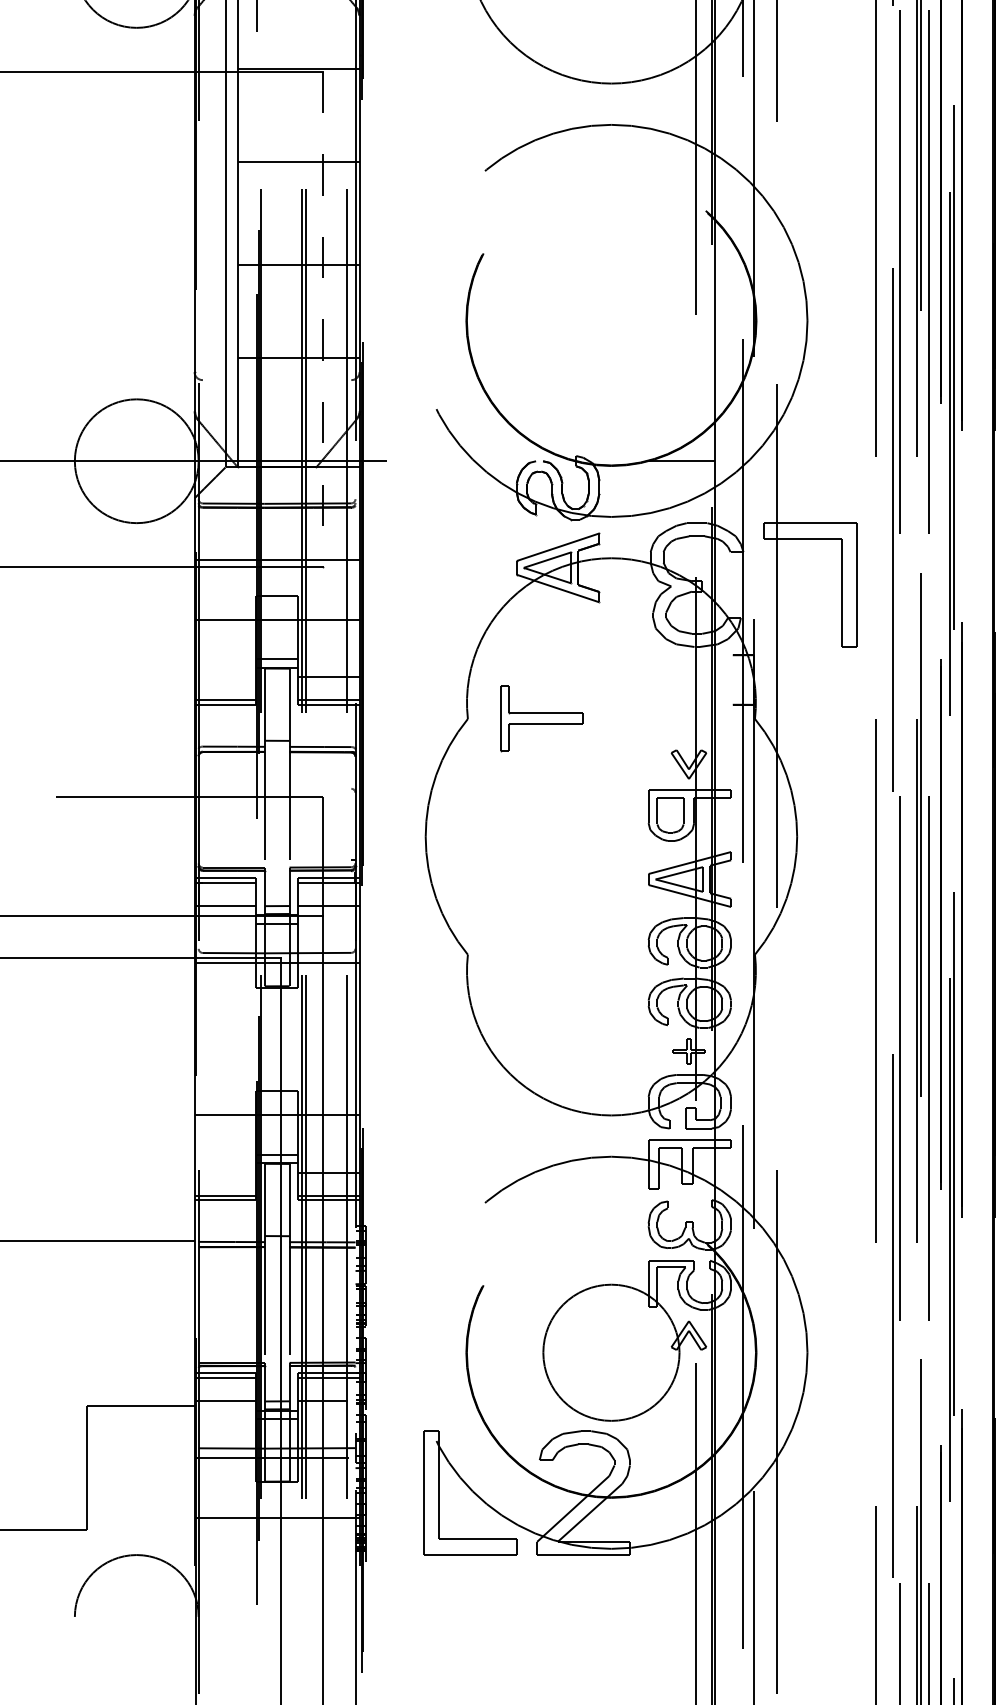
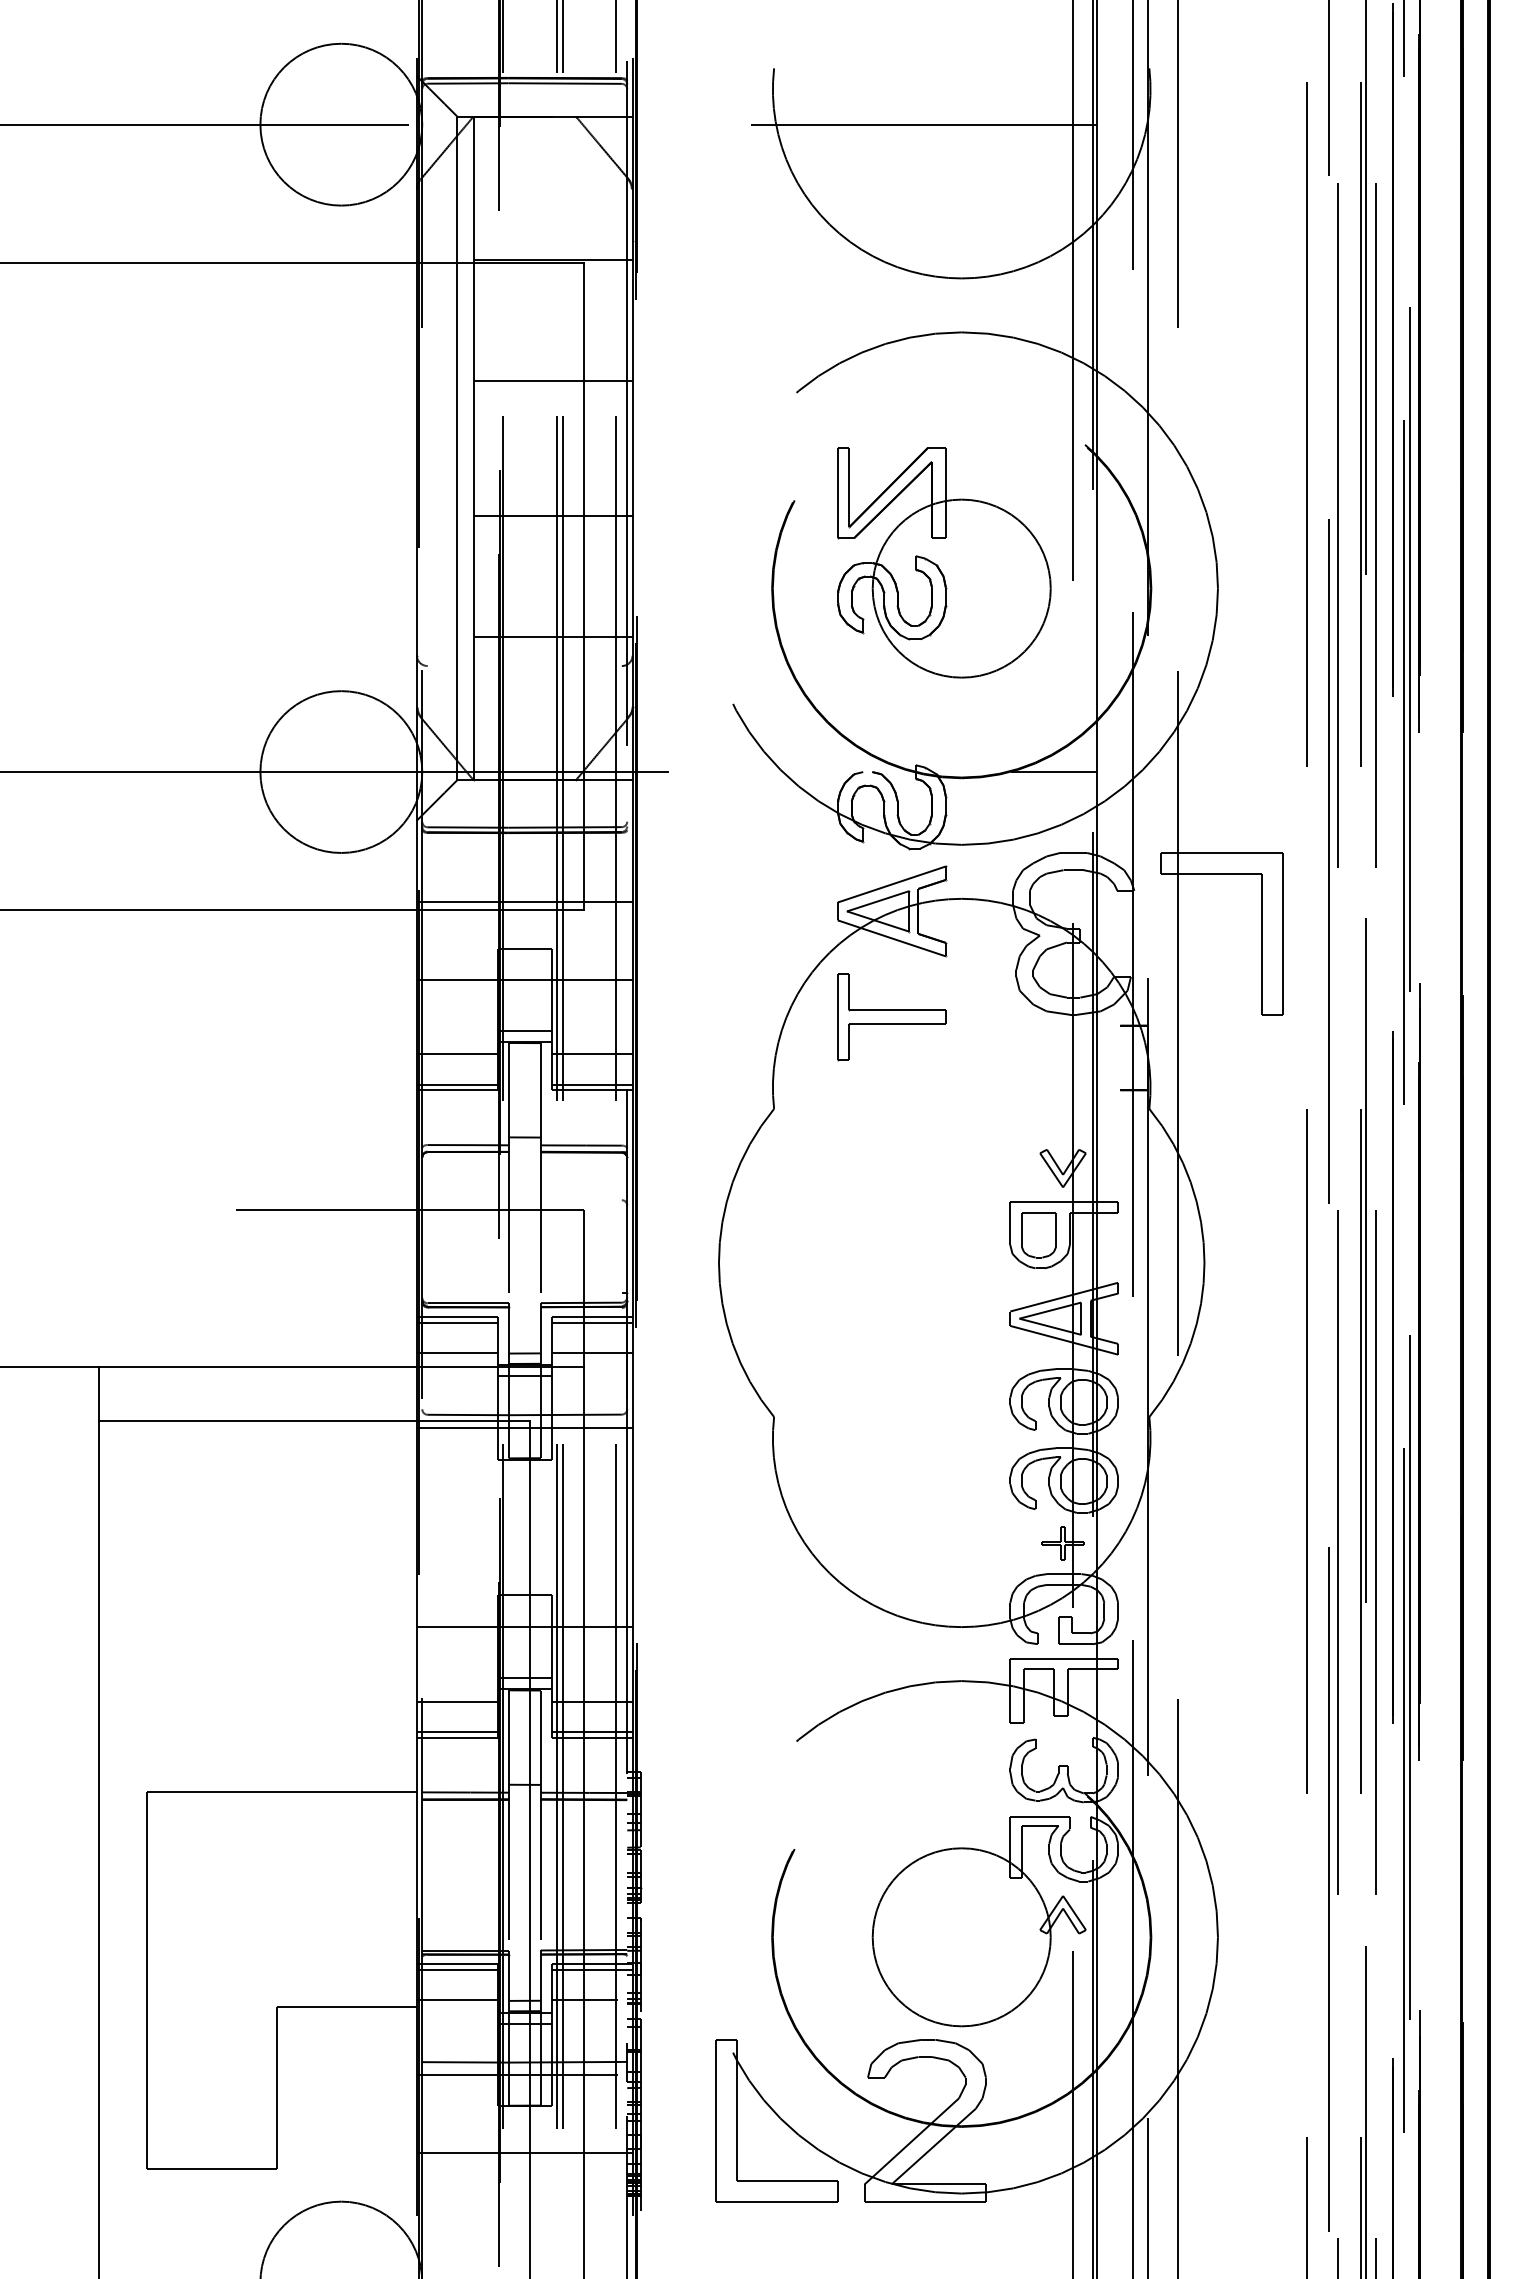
part: (598, 300) -> (944, 562), added
line: (322, 319) -> (584, 586), dashed -> solid
line: (224, 677) -> (456, 1054), added
part: (541, 718) -> (891, 1017), moved
line: (224, 1172) -> (456, 1701), added

